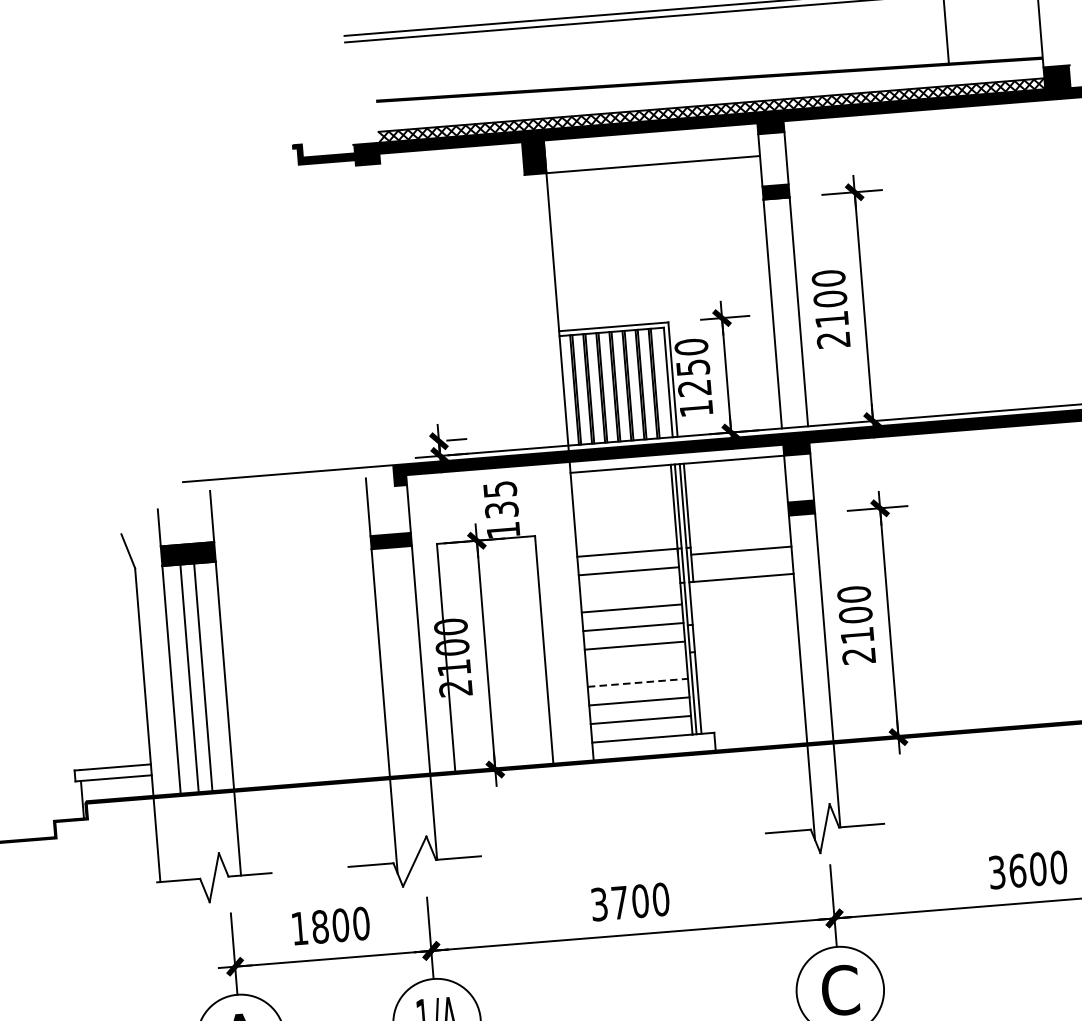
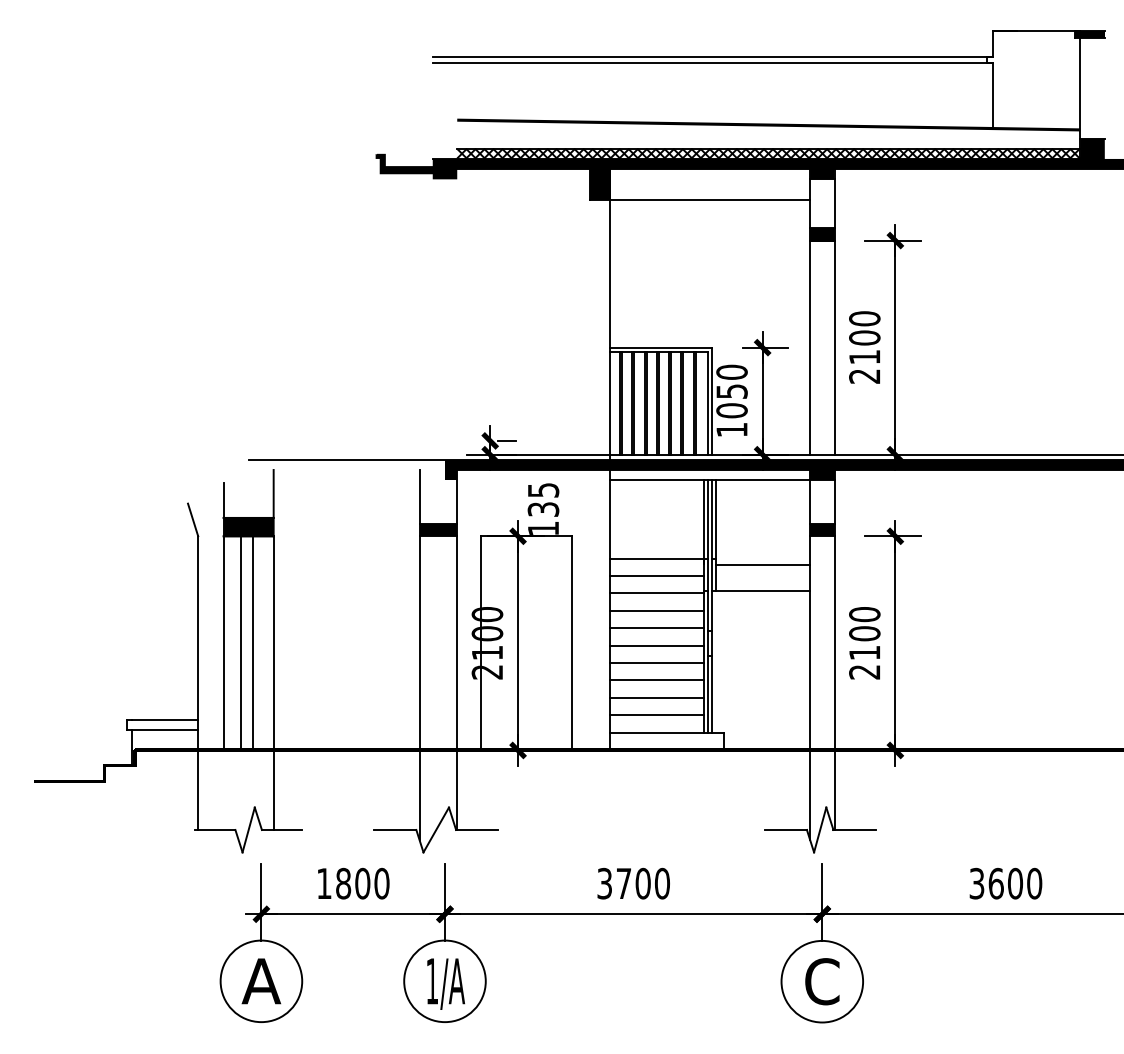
text: (694, 387) -> (731, 410), 1250 -> 1050
line: (630, 589) -> (657, 593), added
line: (636, 664) -> (657, 663), added
line: (638, 682) -> (657, 680), dashed -> solid

